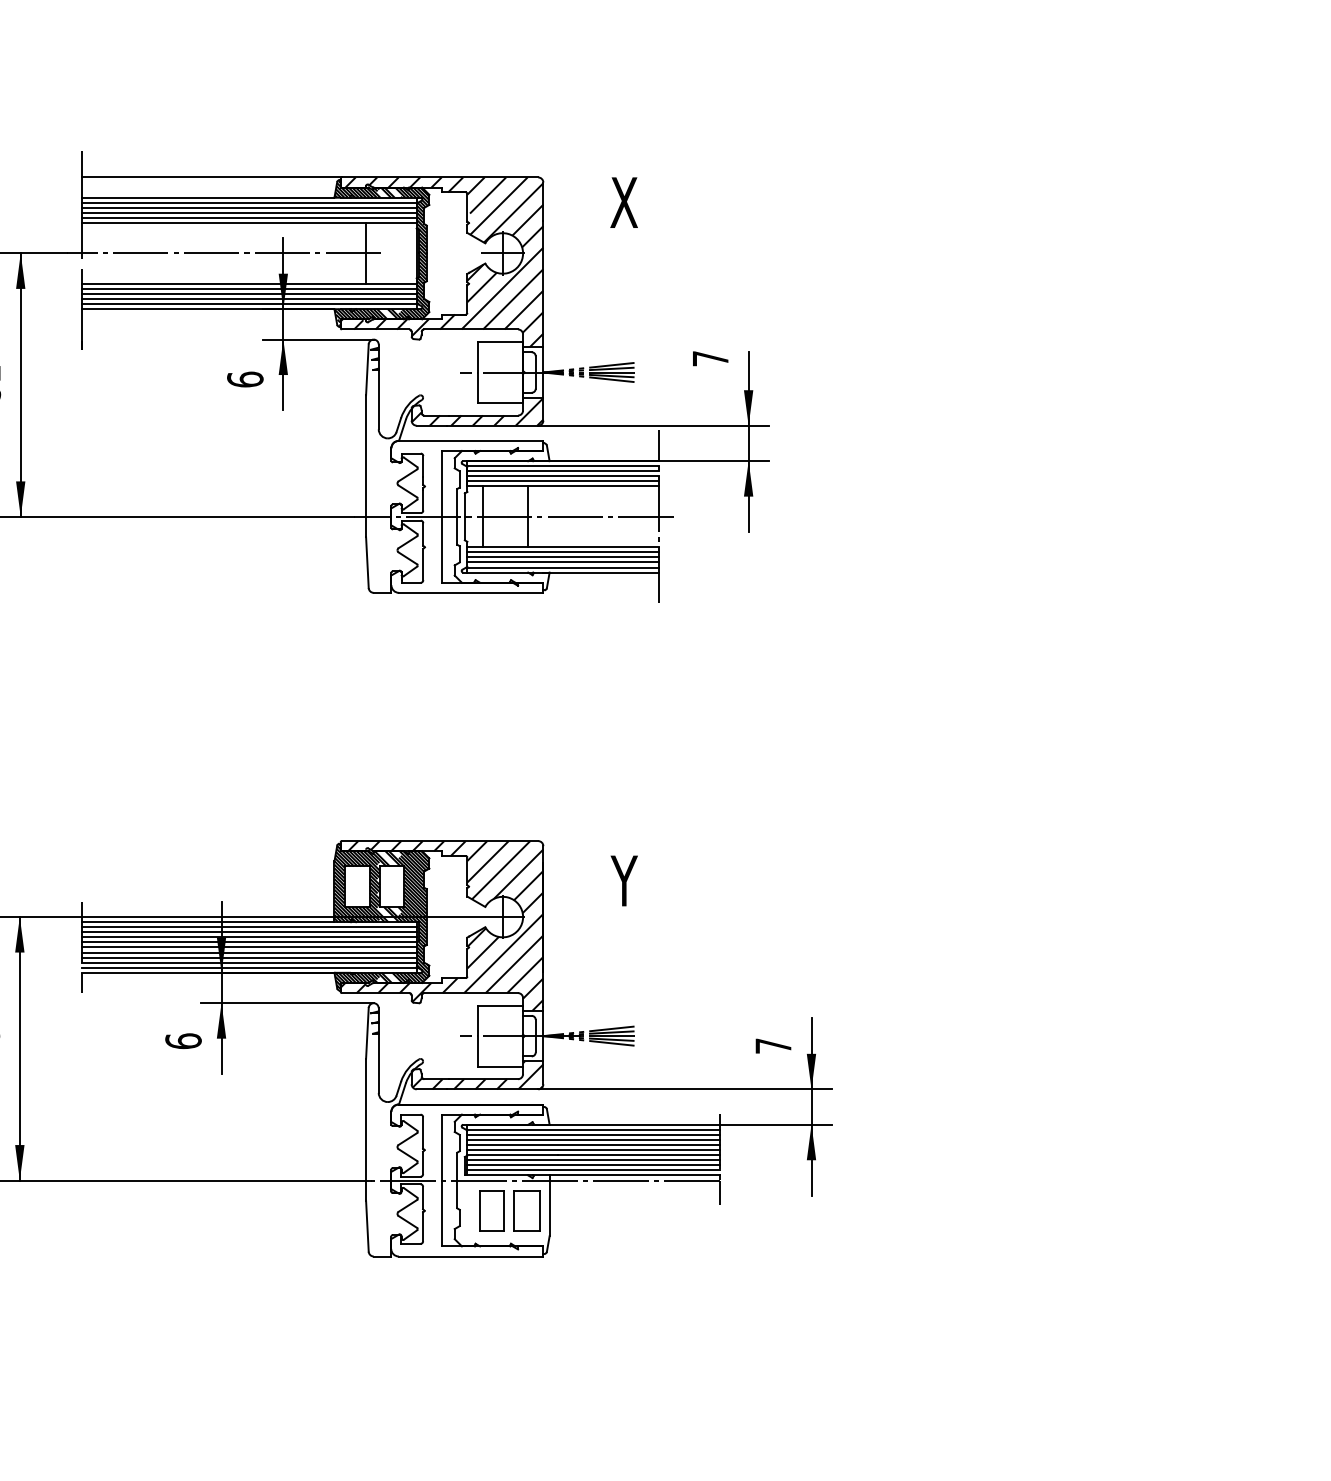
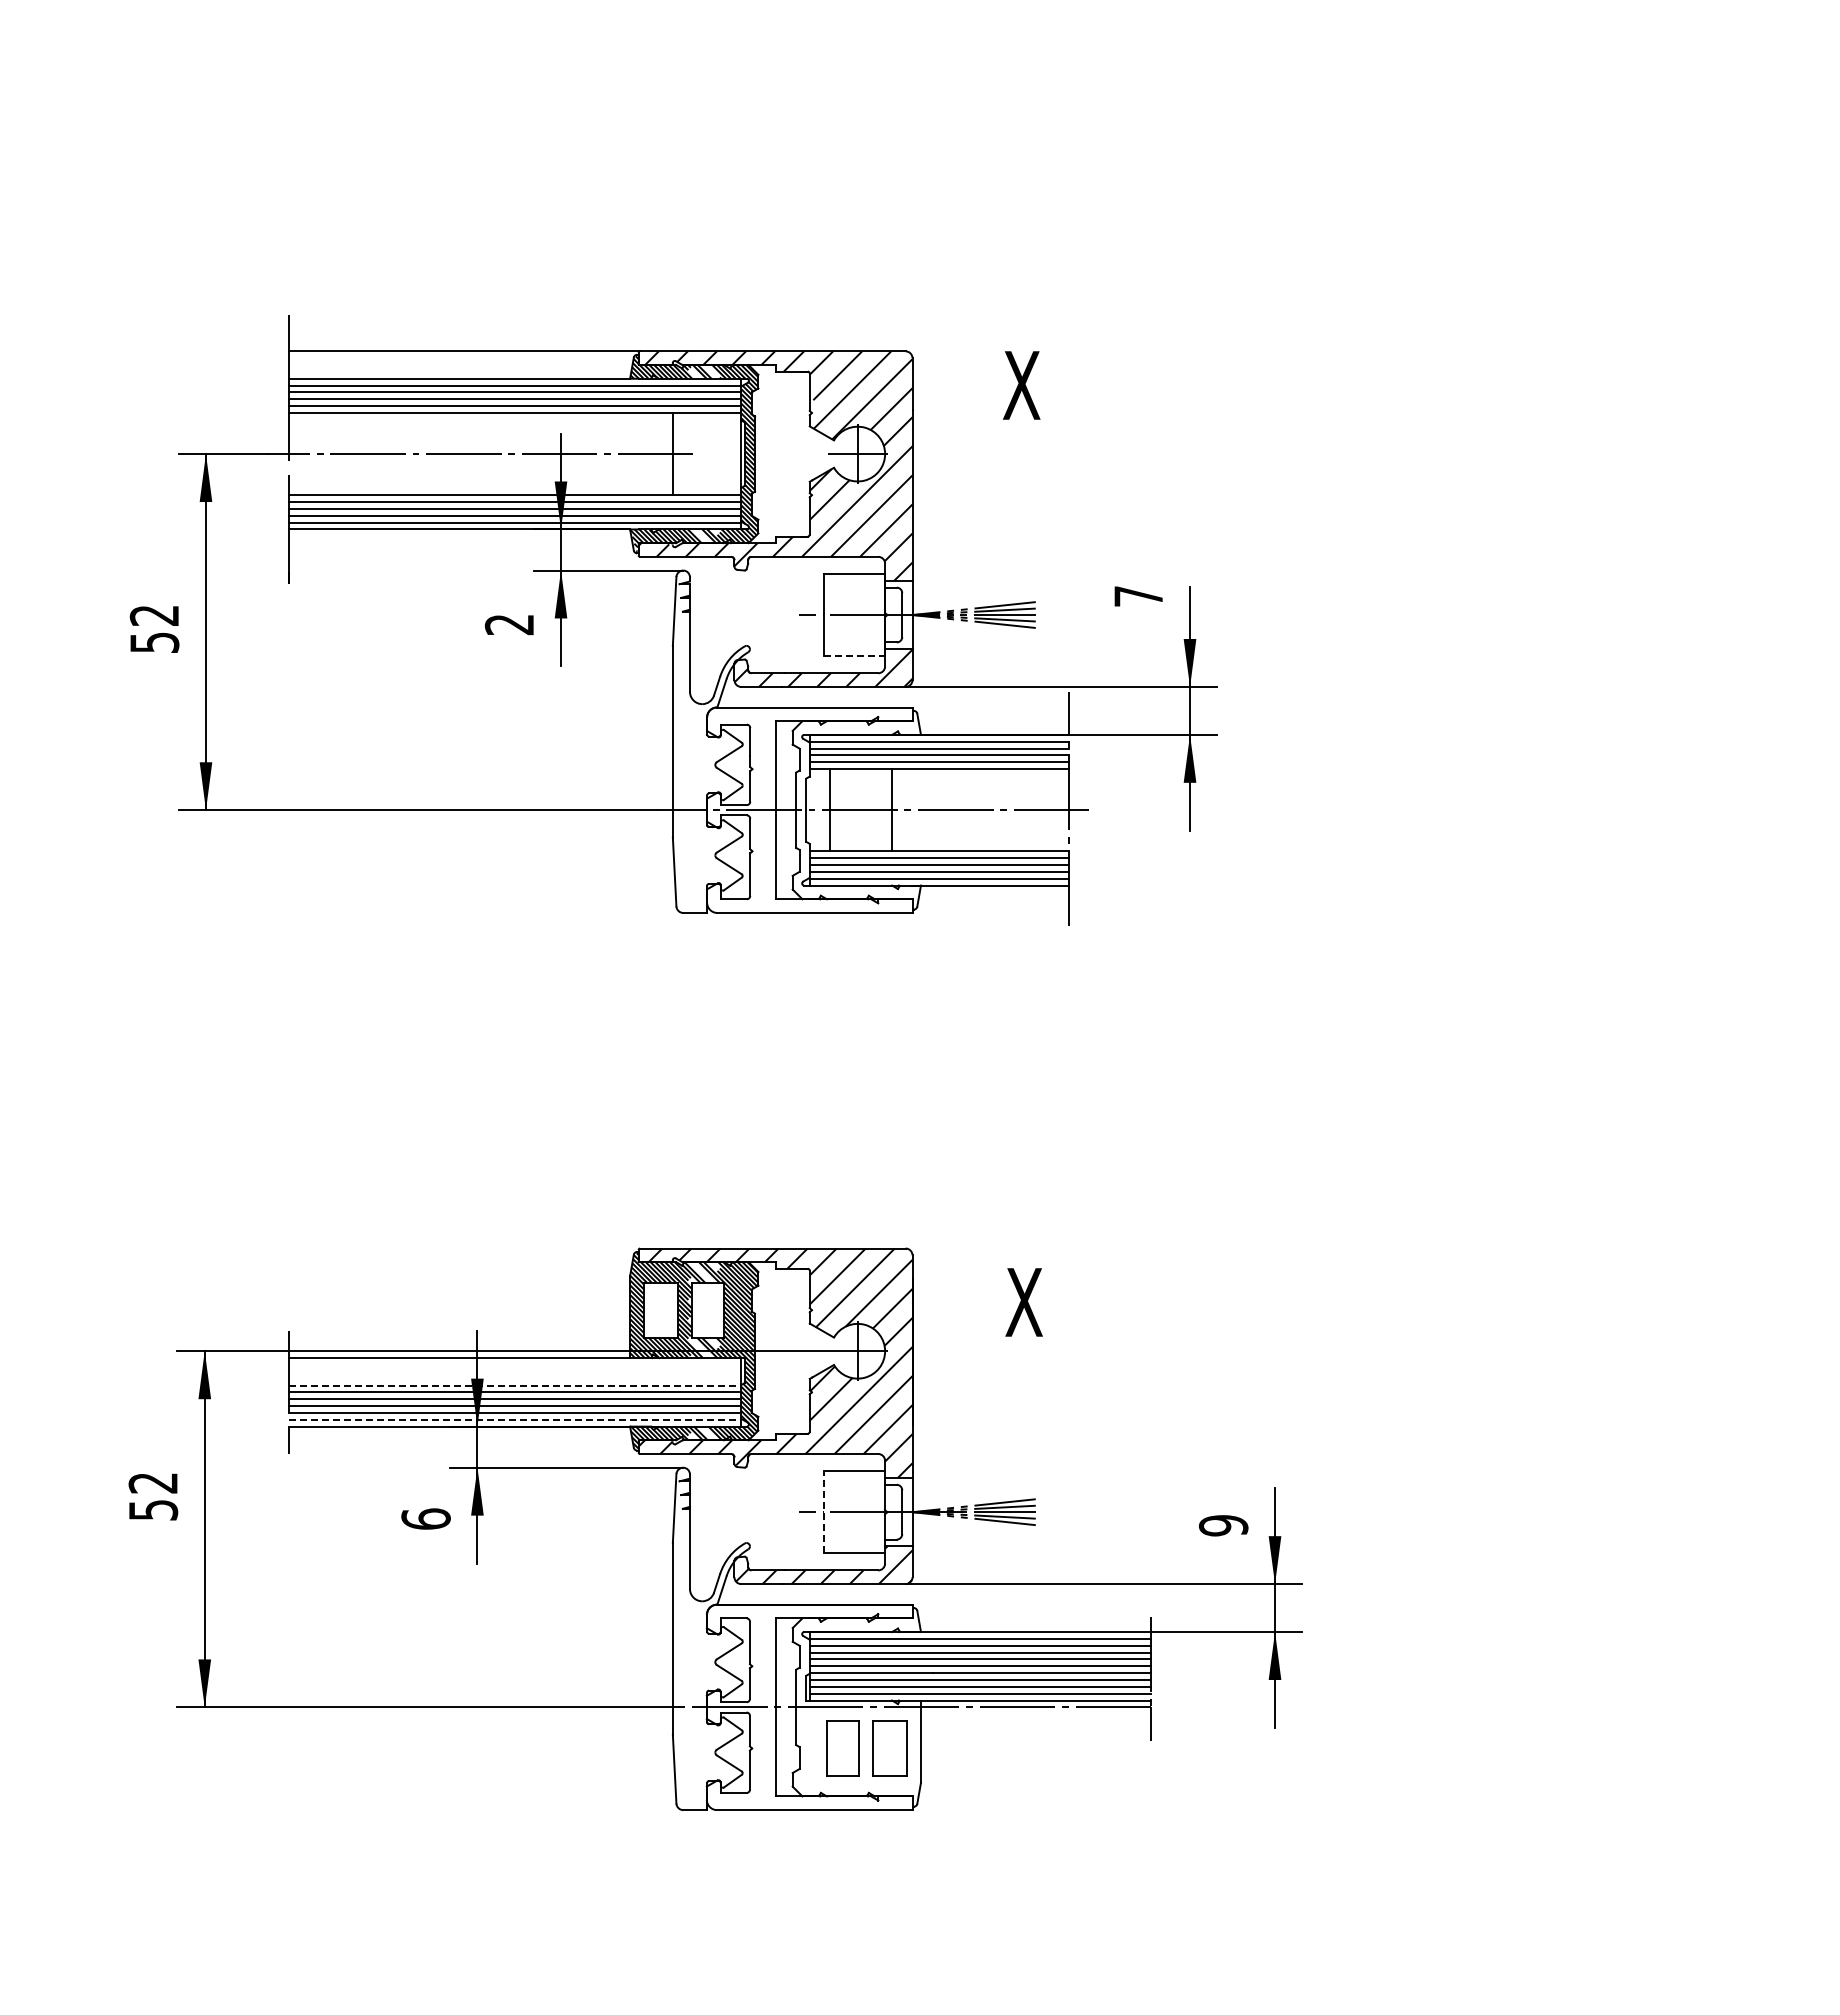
text: (245, 379) -> (509, 624), 6 -> 2
line: (500, 403) -> (854, 656), solid -> dashed
text: (624, 881) -> (1022, 1302), Y -> X
line: (249, 926) -> (515, 1364), removed
line: (249, 932) -> (515, 1371), removed
line: (249, 937) -> (515, 1378), removed
line: (249, 942) -> (515, 1385), solid -> dashed
line: (249, 967) -> (515, 1419), solid -> dashed
line: (477, 1035) -> (823, 1511), solid -> dashed
text: (773, 1045) -> (1223, 1525), 7 -> 9

